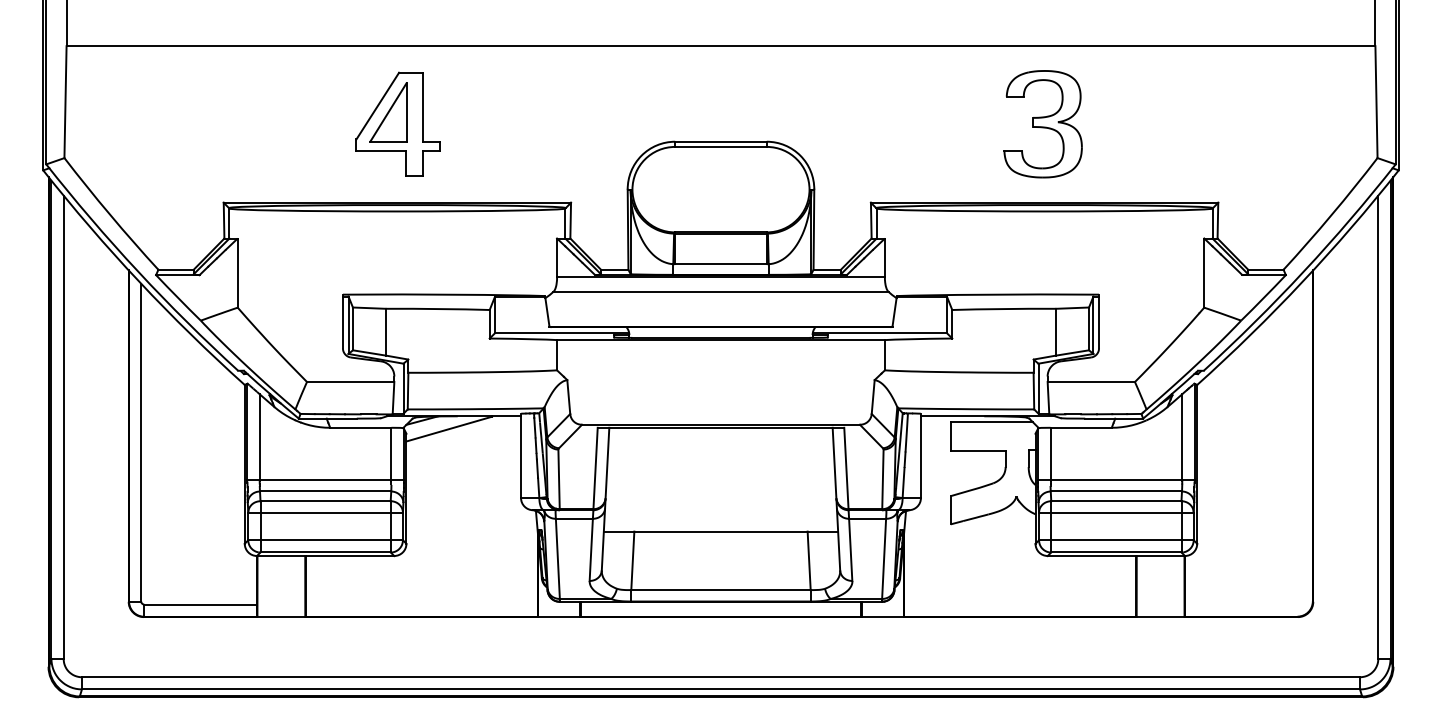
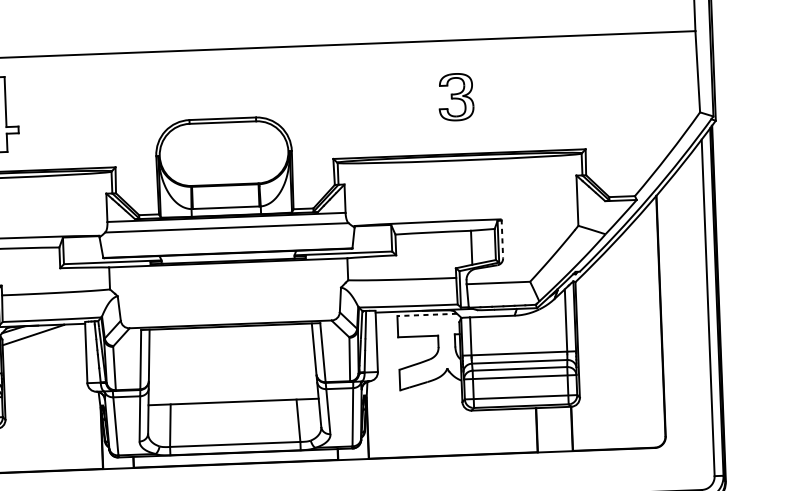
part: (1042, 124) -> (455, 97), size x0.6
line: (1099, 321) -> (502, 238), solid -> dashed
line: (991, 422) -> (427, 315), solid -> dashed

